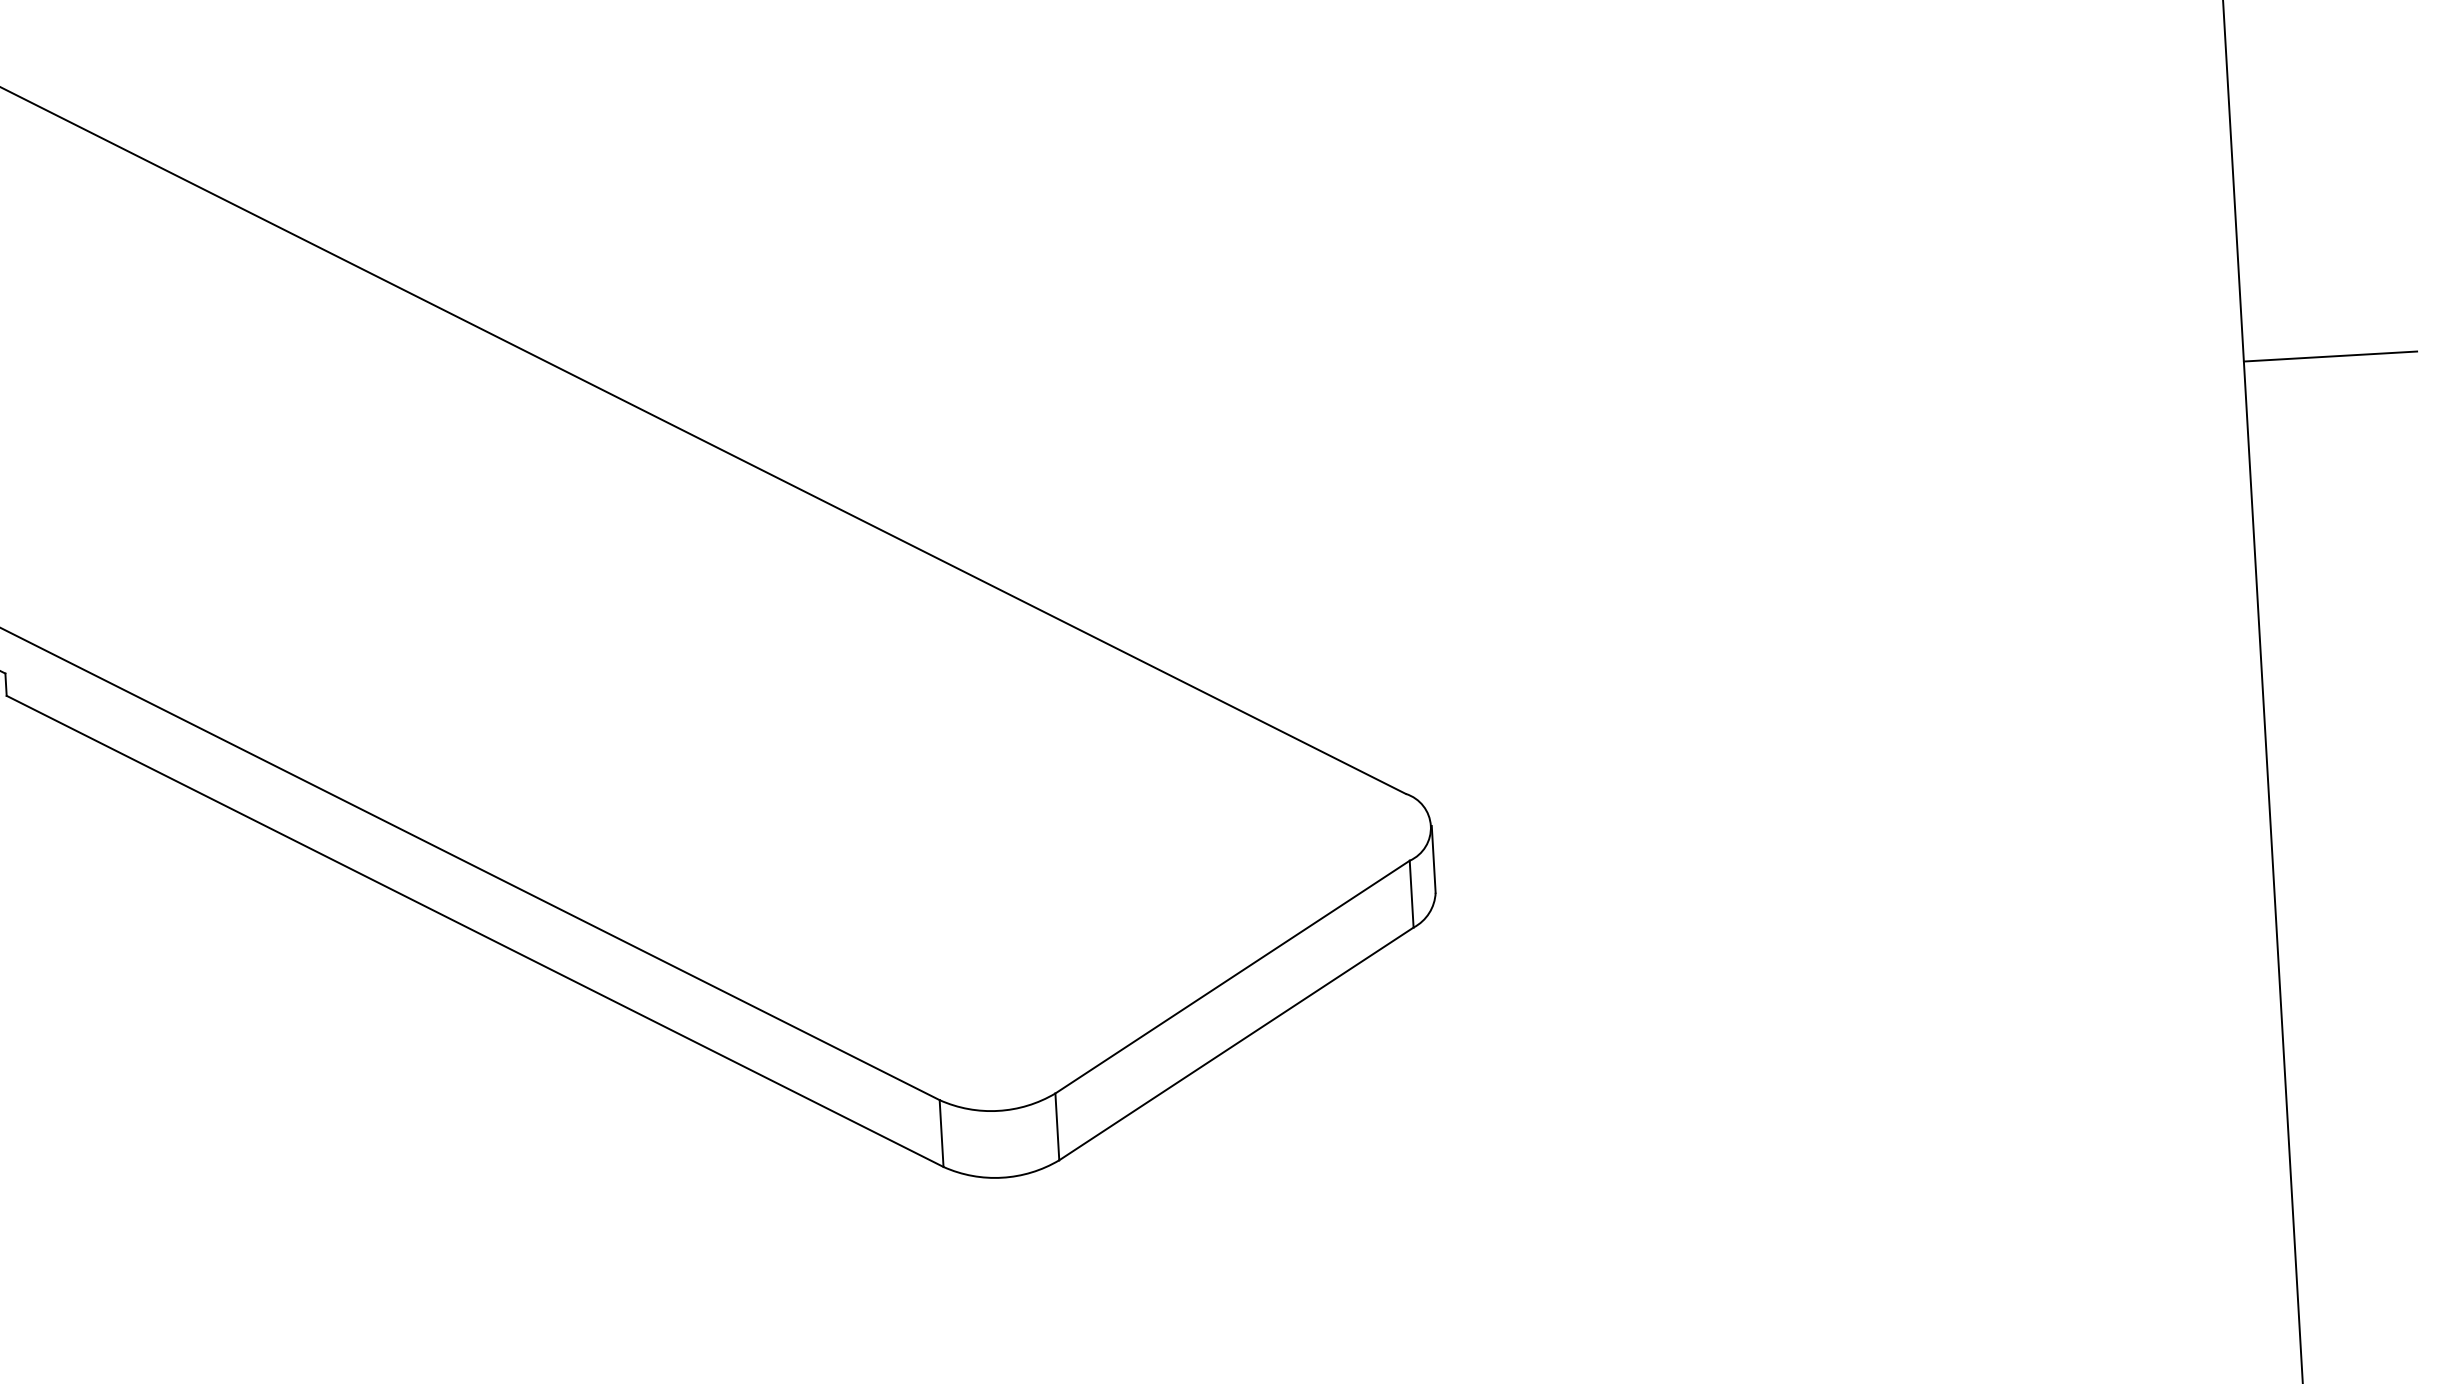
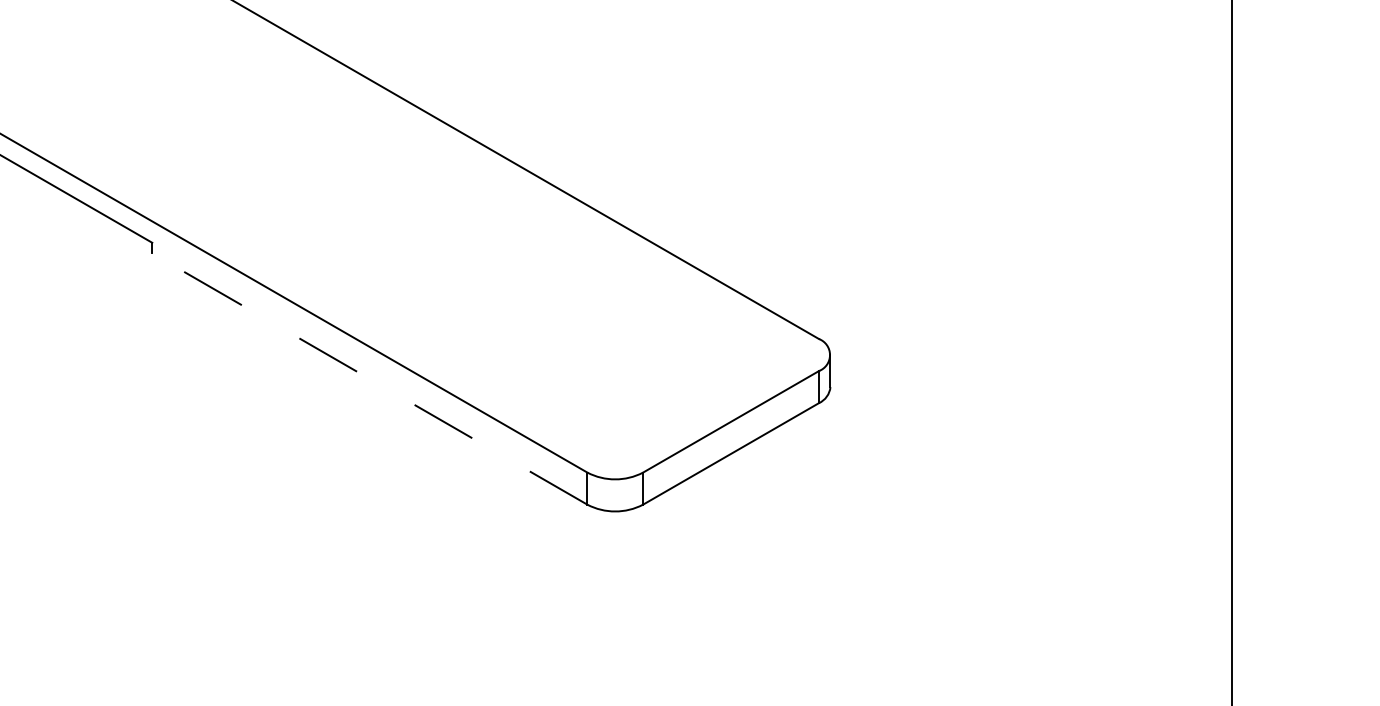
line: (2328, 357) -> (1272, 155), removed
line: (474, 930) -> (369, 378), solid -> dashed

